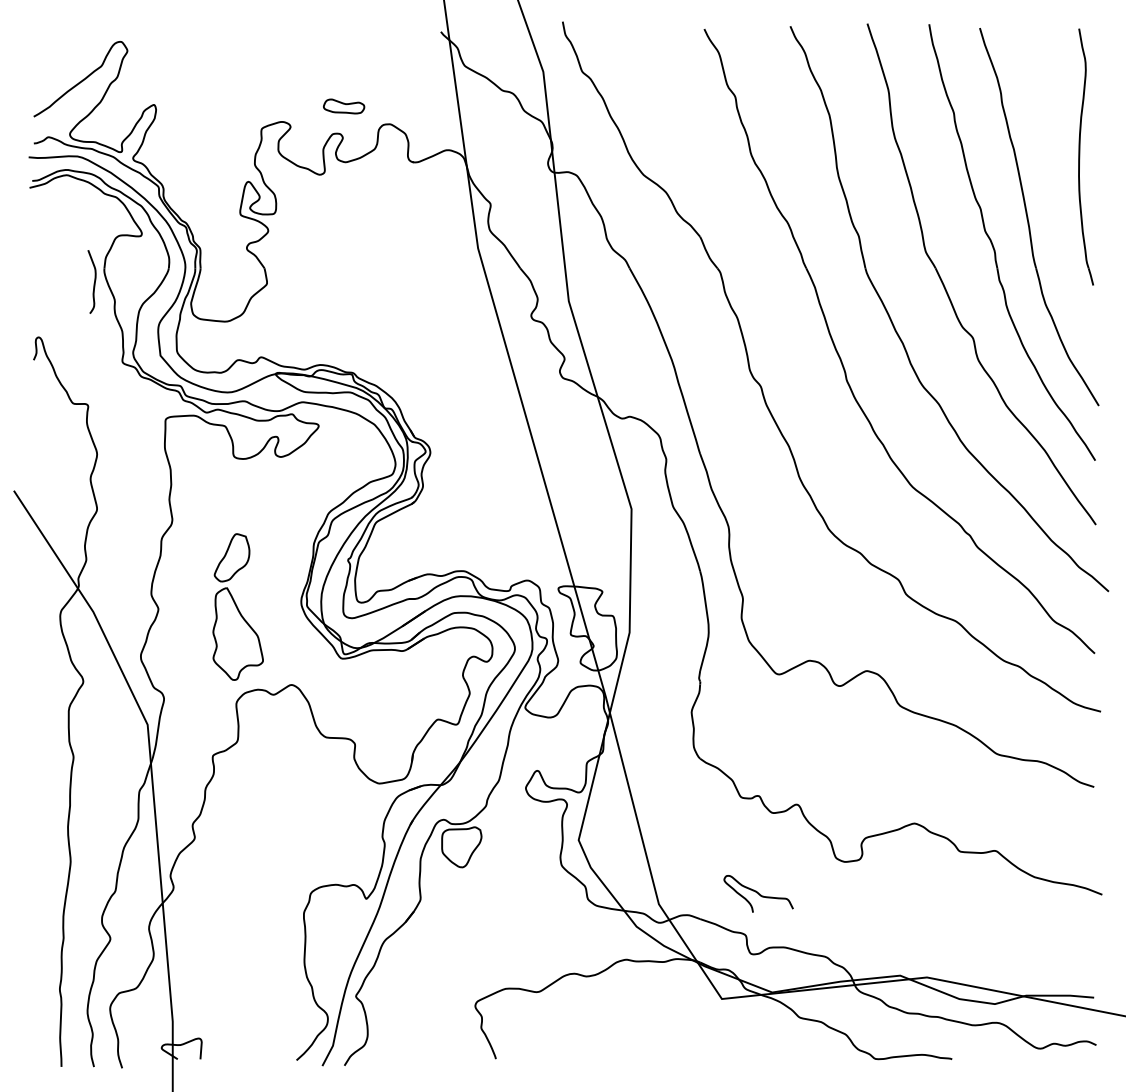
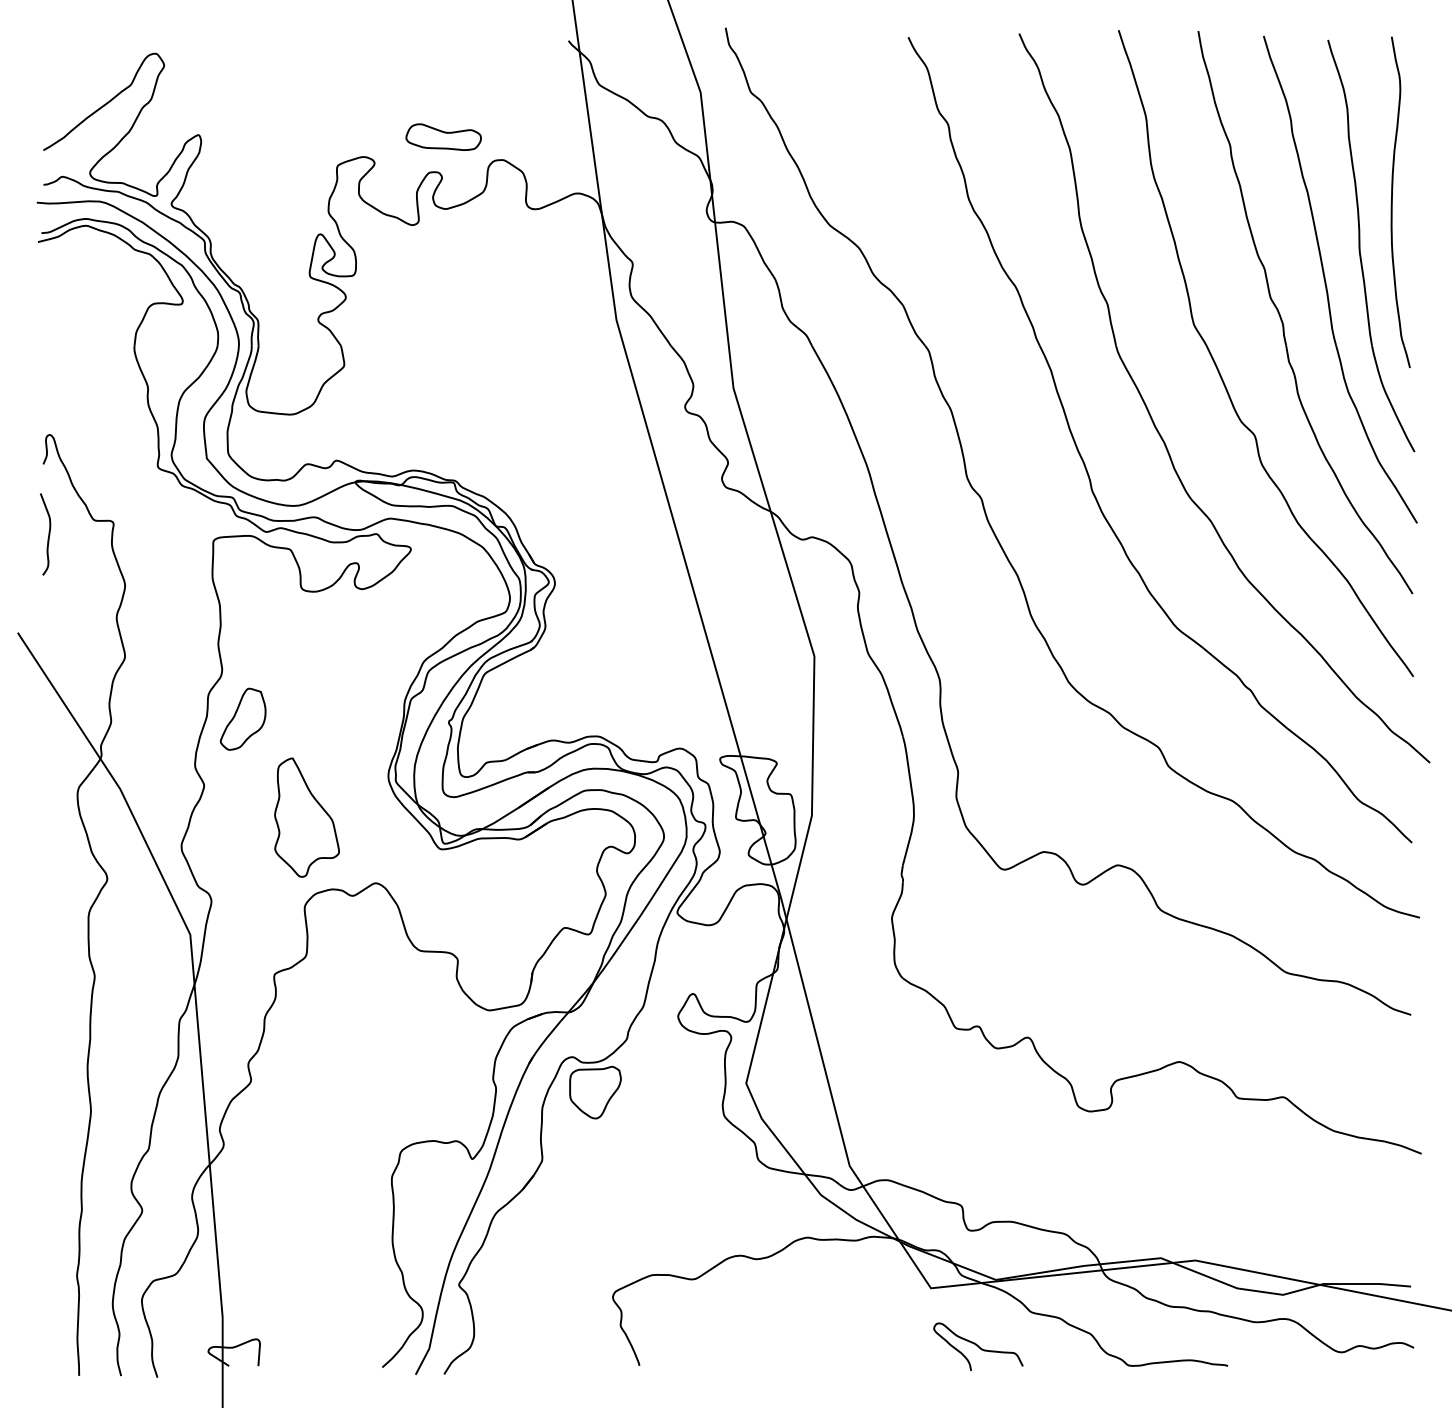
part: (343, 106) -> (443, 136), size x1.43
part: (1054, 190) -> (1360, 245), added
curve: (94, 282) -> (48, 534), moved
part: (231, 557) -> (242, 718), moved
curve: (758, 893) -> (978, 1346), moved

